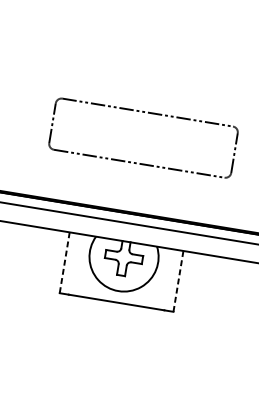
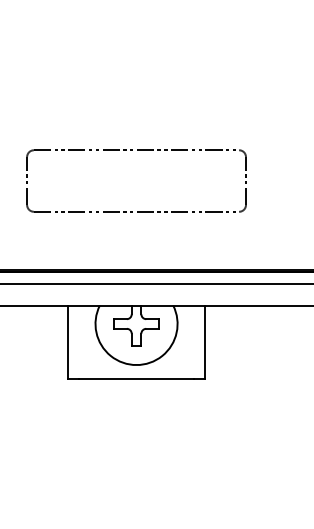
line: (64, 263) -> (68, 342), dashed -> solid
line: (178, 281) -> (204, 342), dashed -> solid

